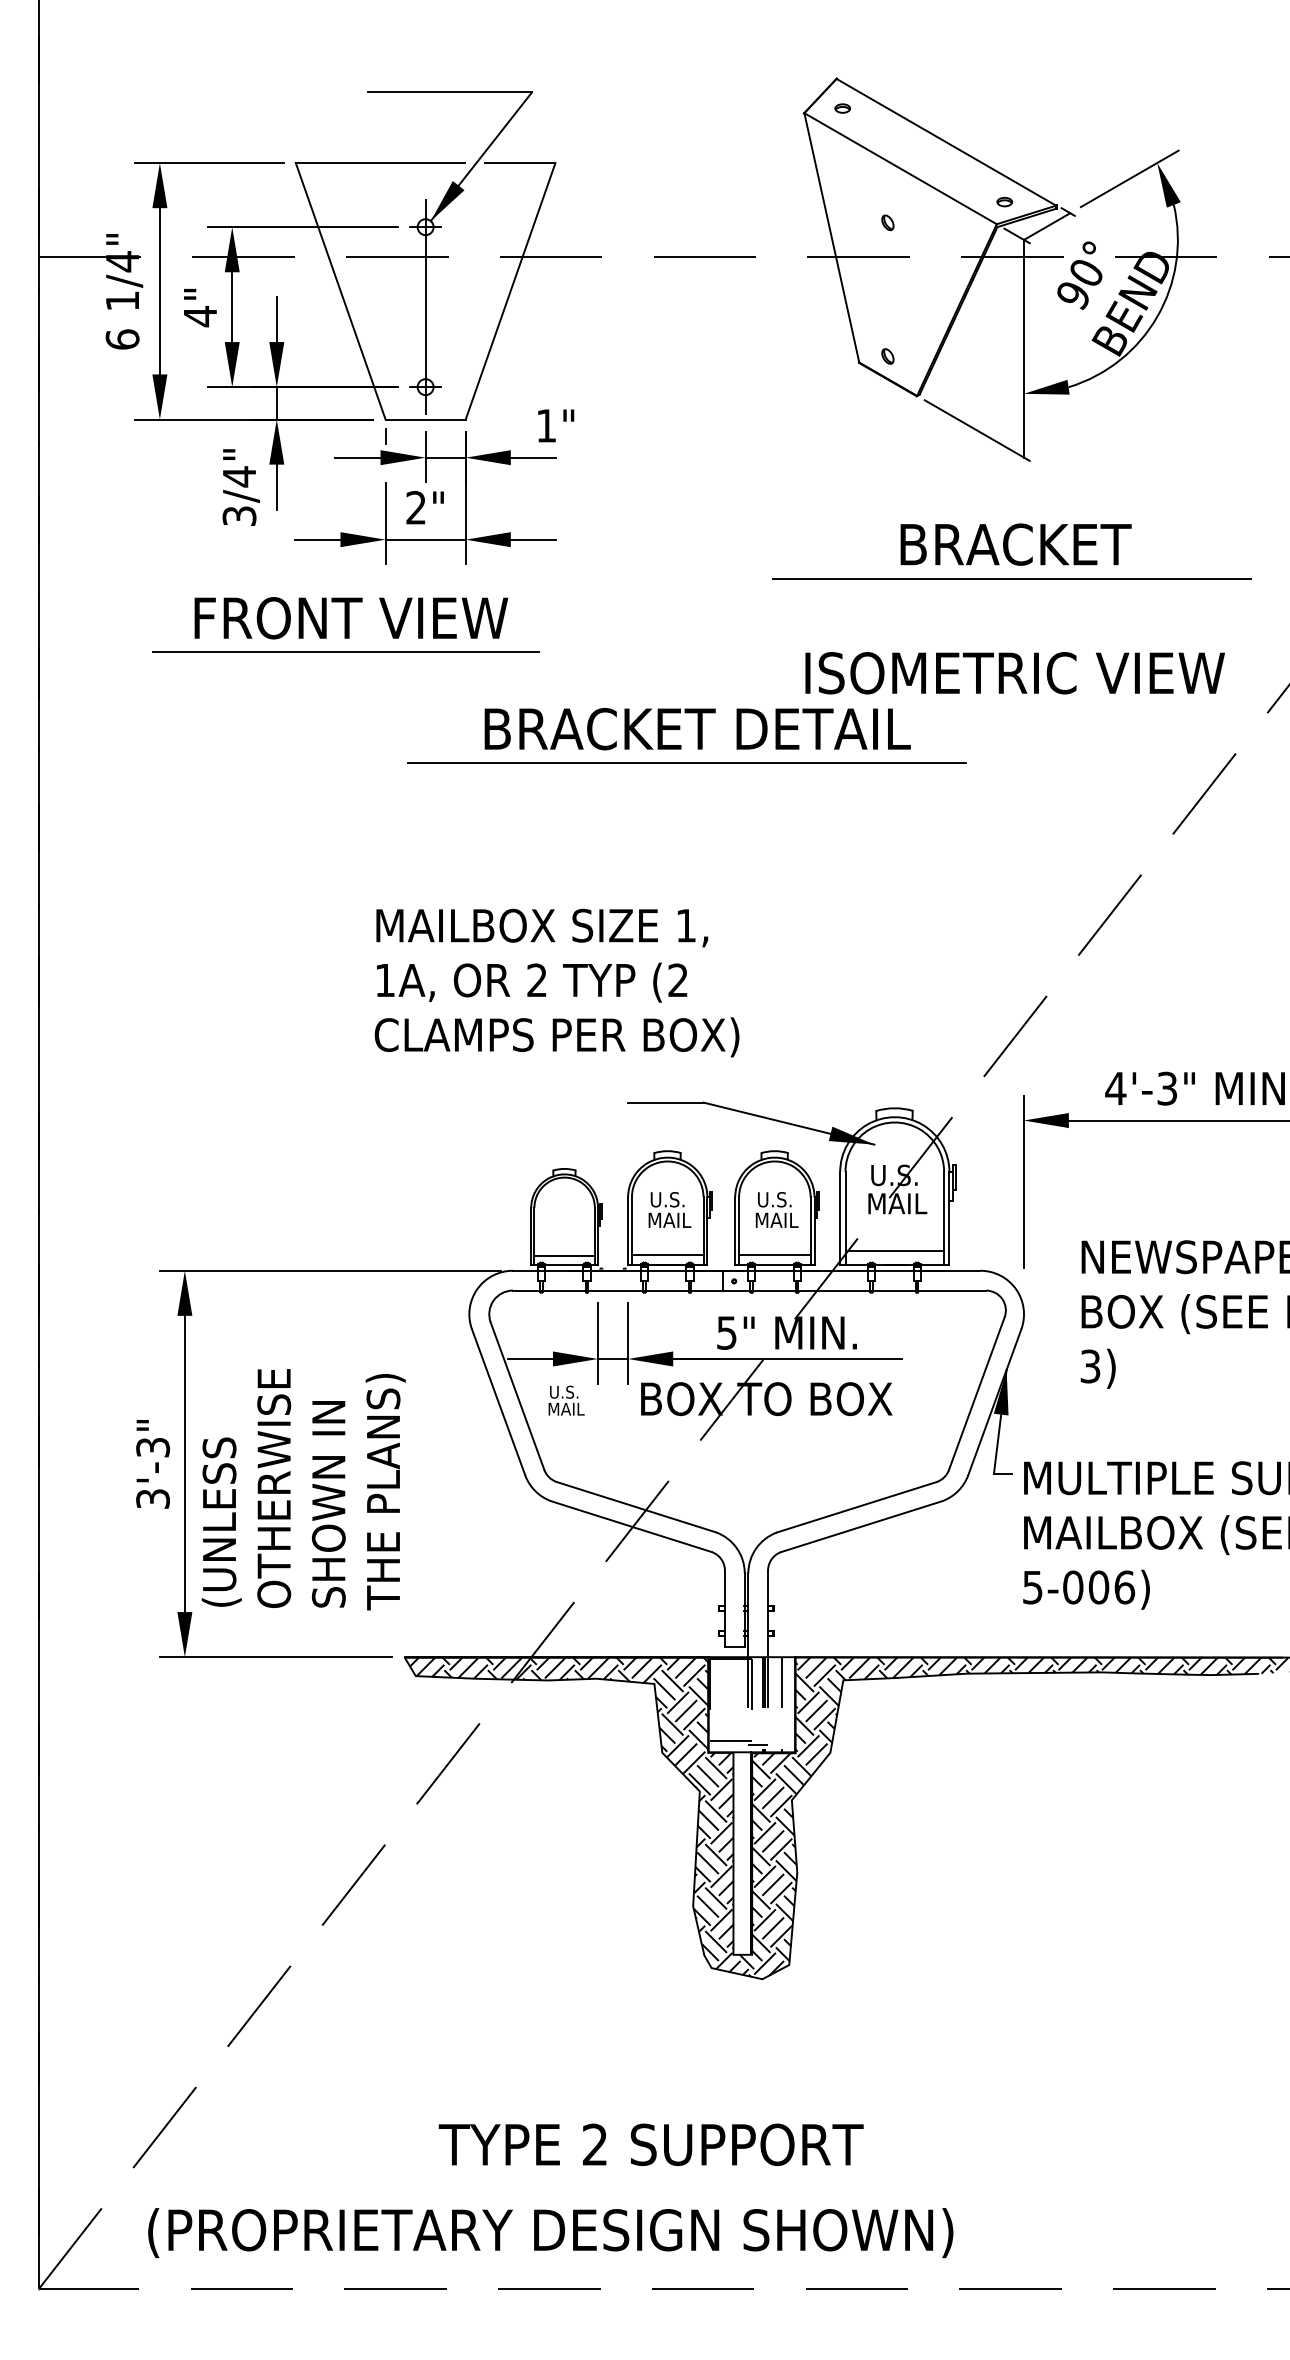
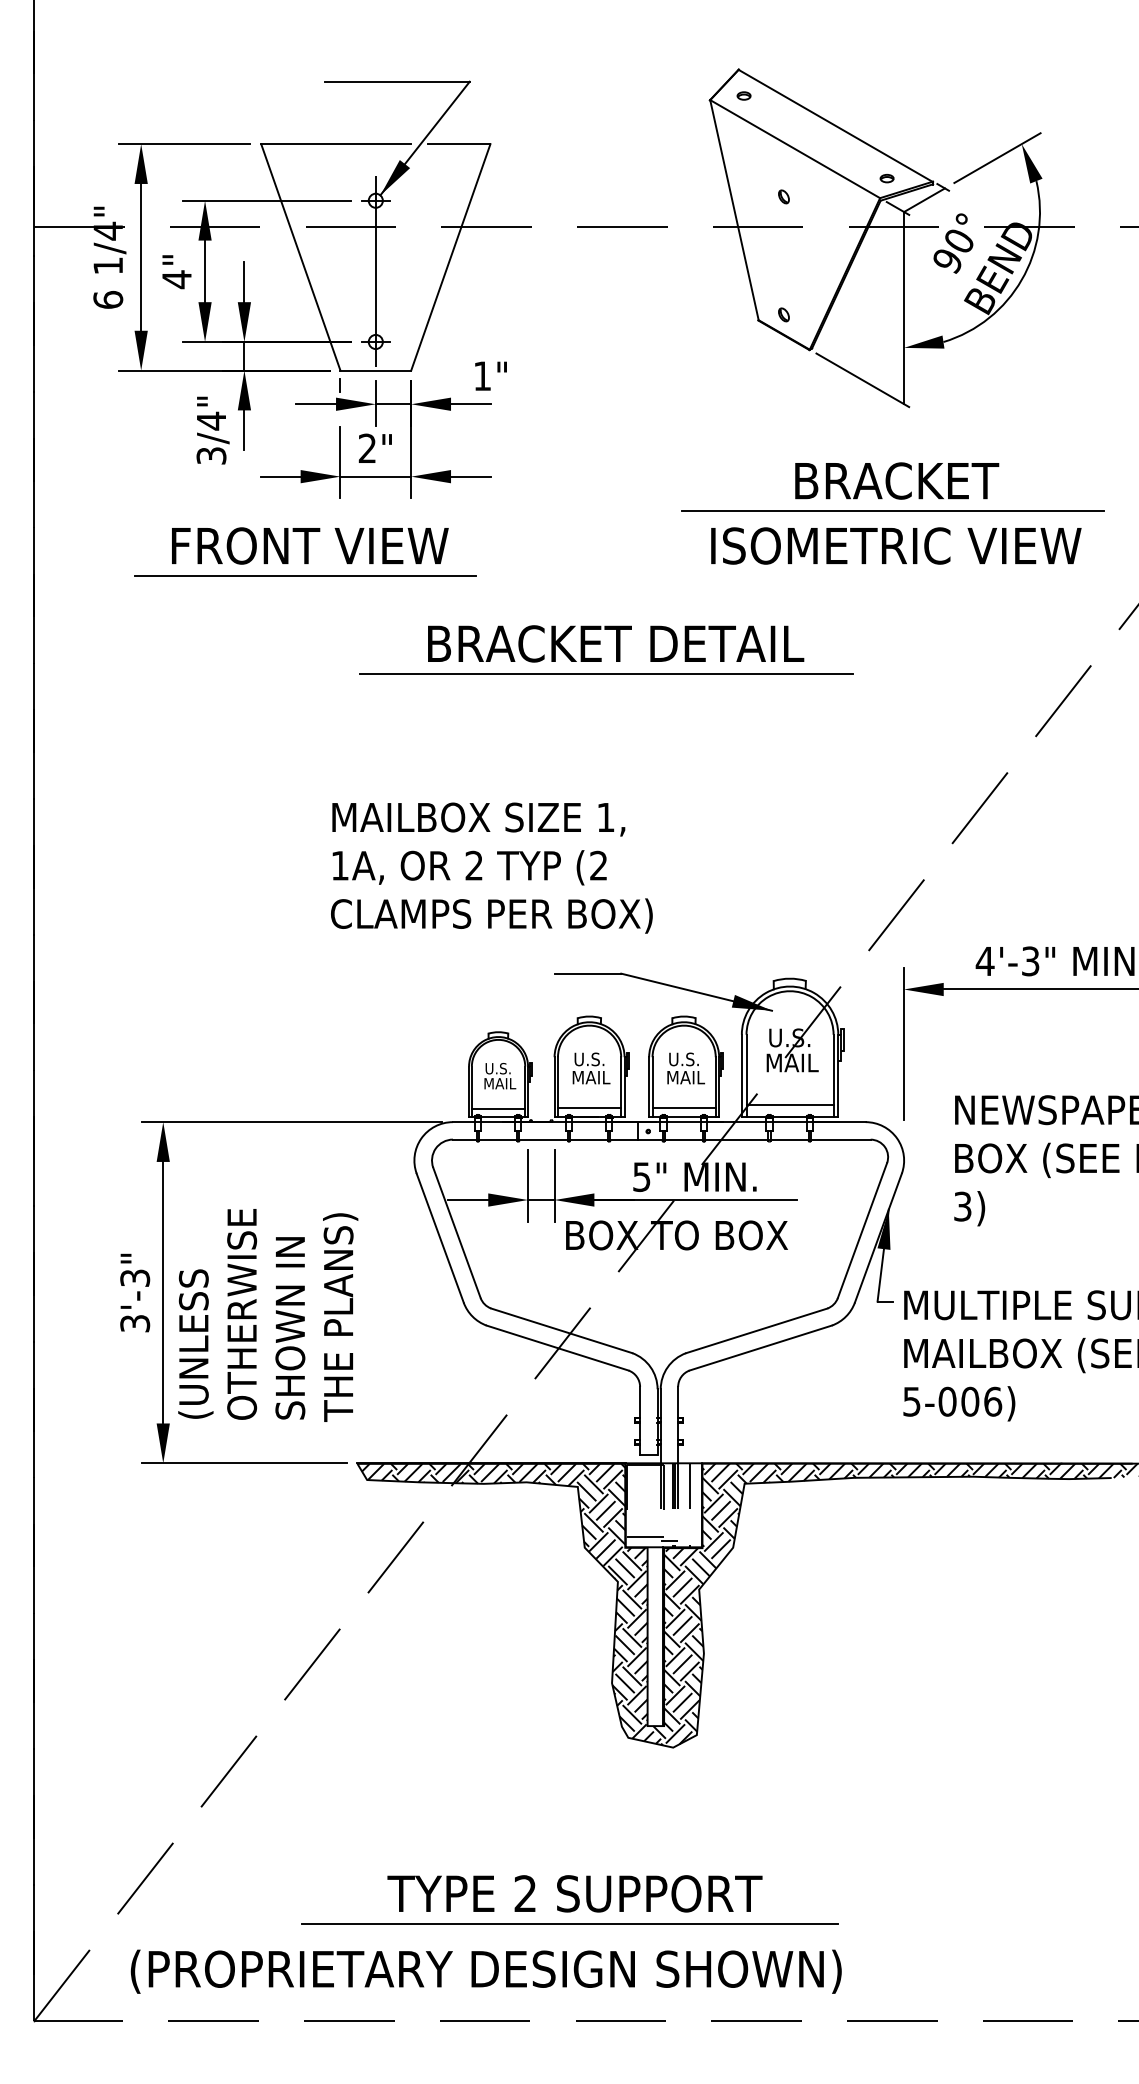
text: (1014, 673) -> (895, 546), moved
text: (566, 1400) -> (500, 1075), moved
line: (645, 2178) -> (569, 1923), added

